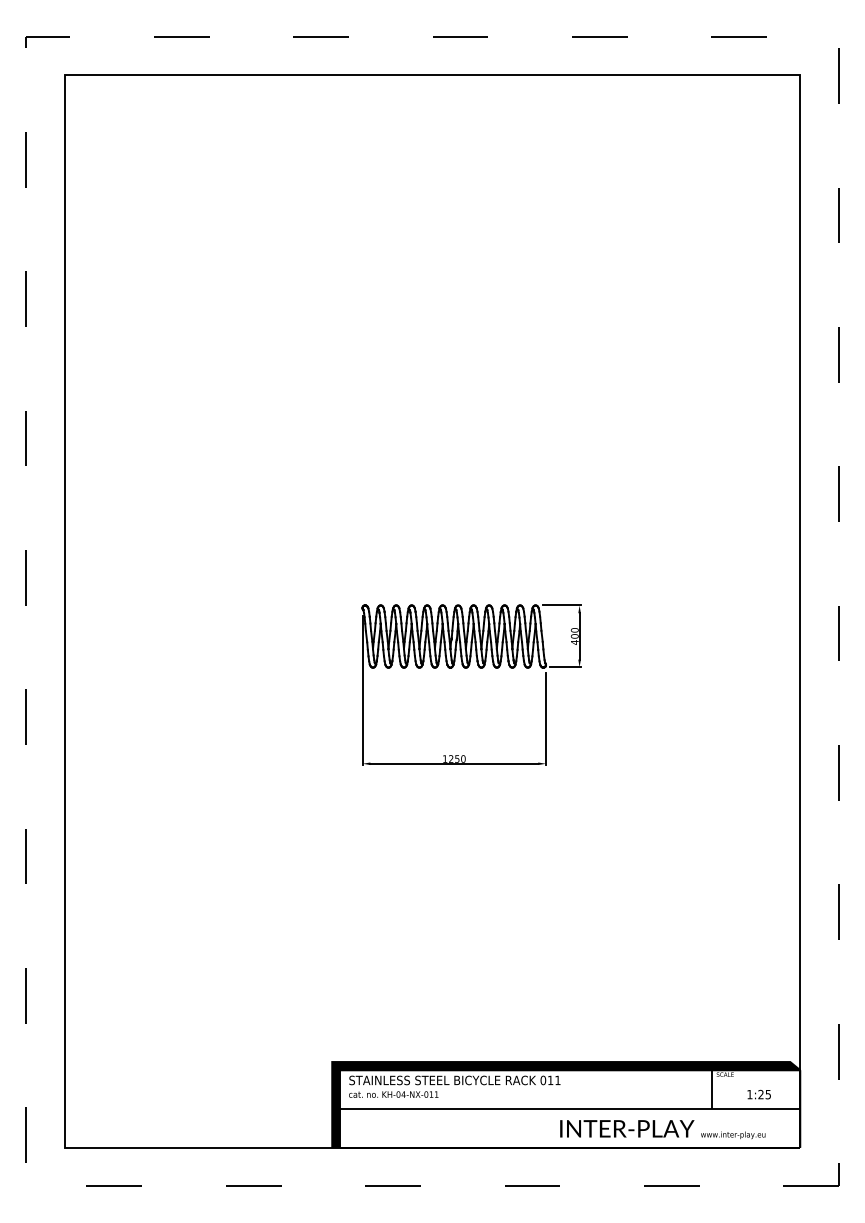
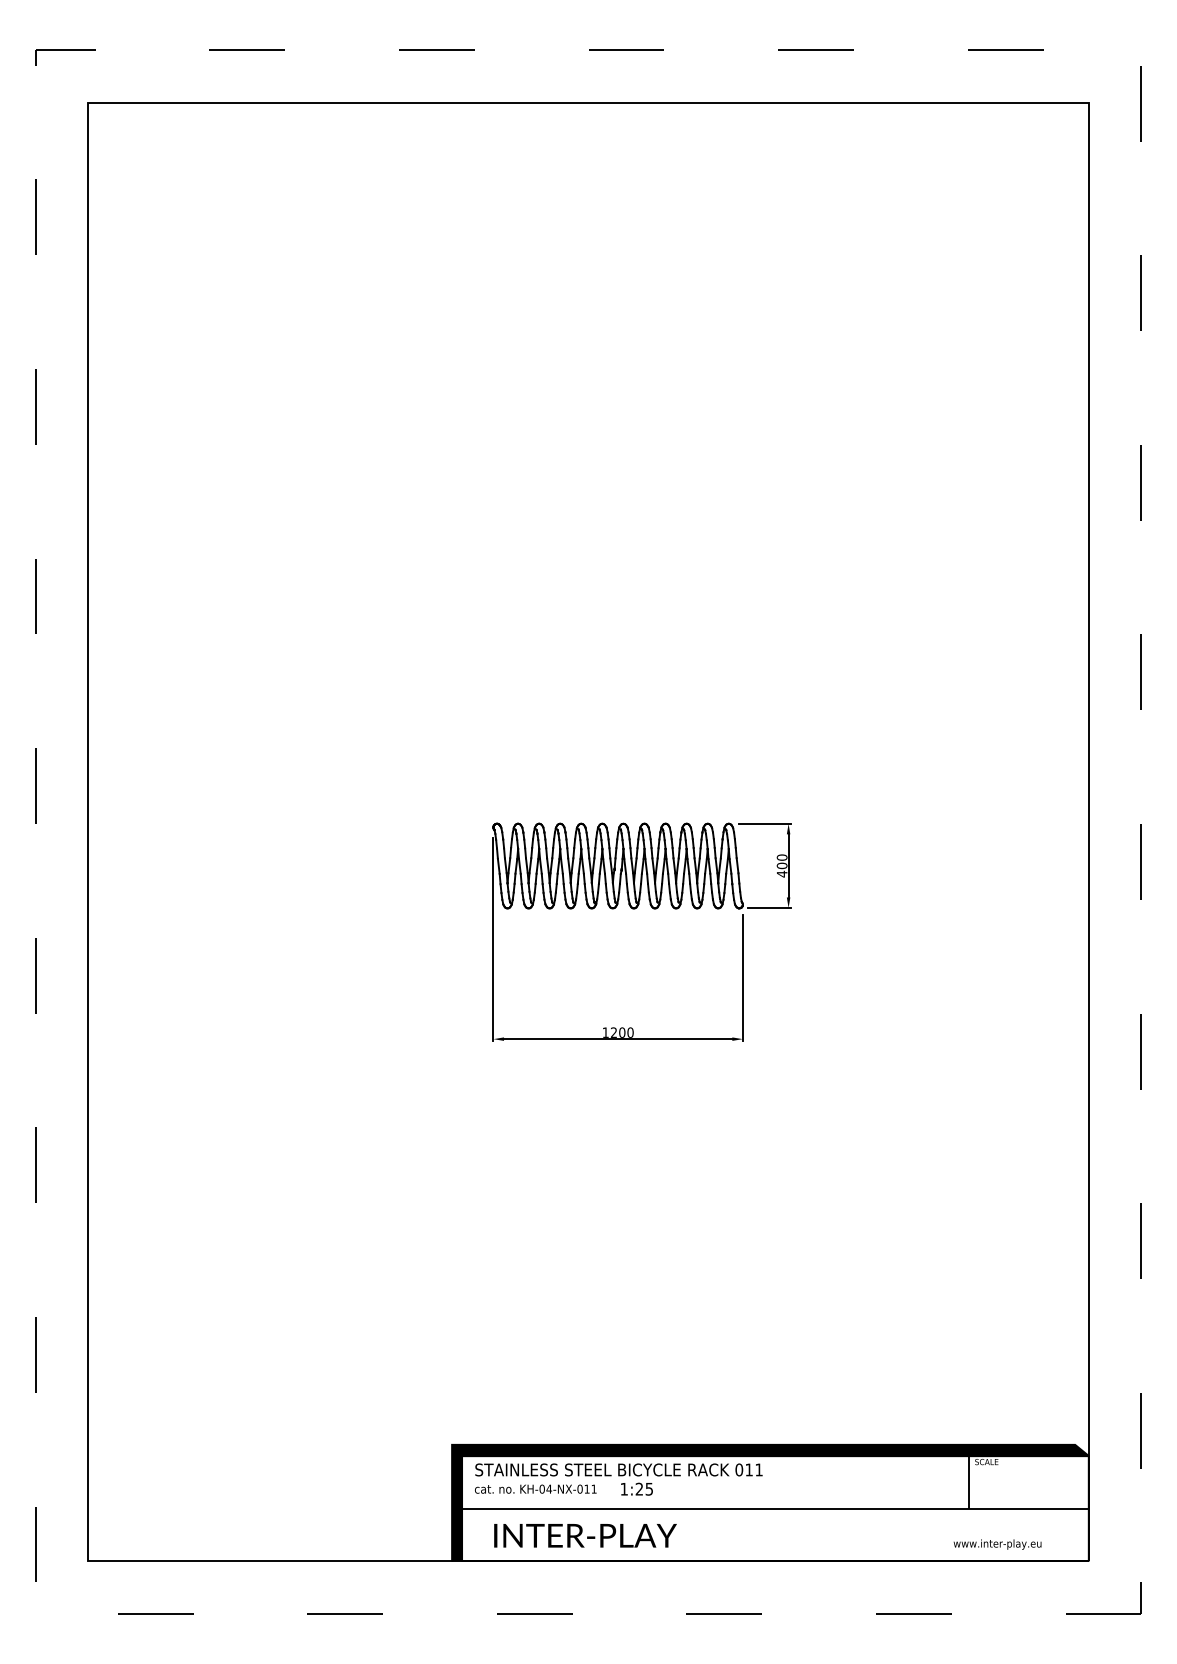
text: (457, 758) -> (622, 1032), 1250 -> 1200
text: (758, 1094) -> (636, 1488), moved
text: (627, 1128) -> (585, 1535), moved

